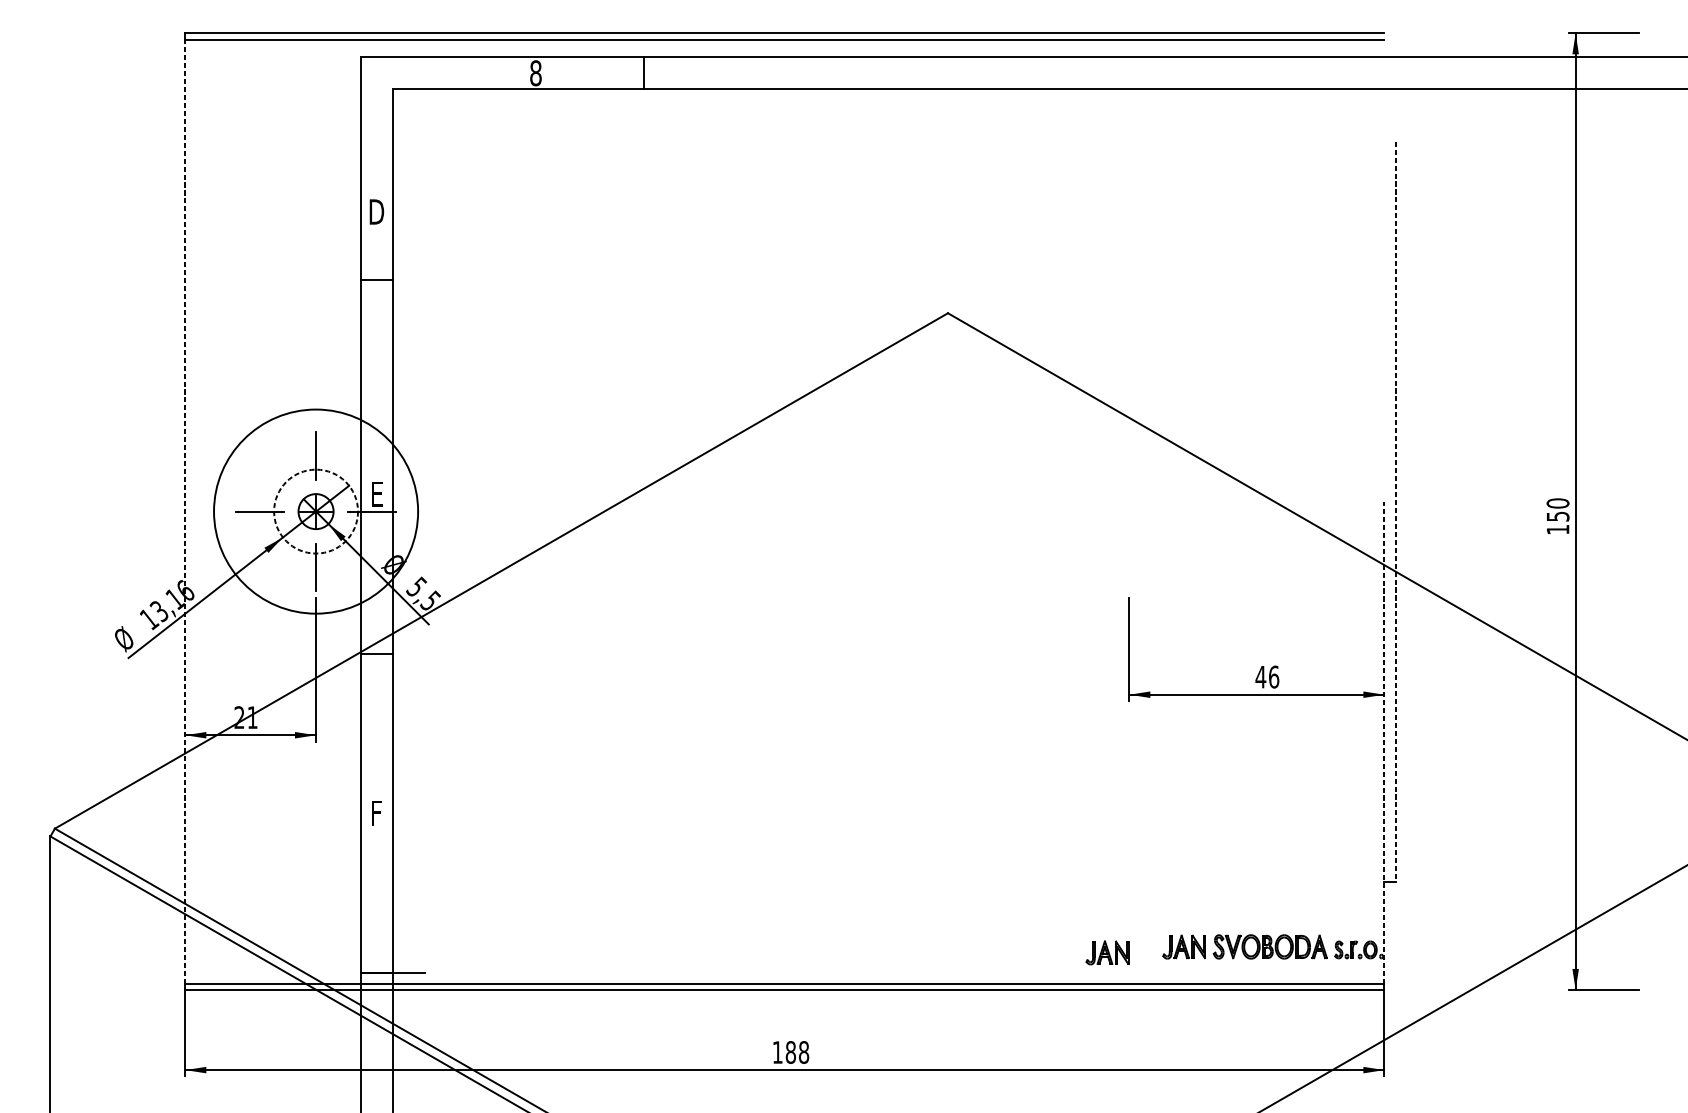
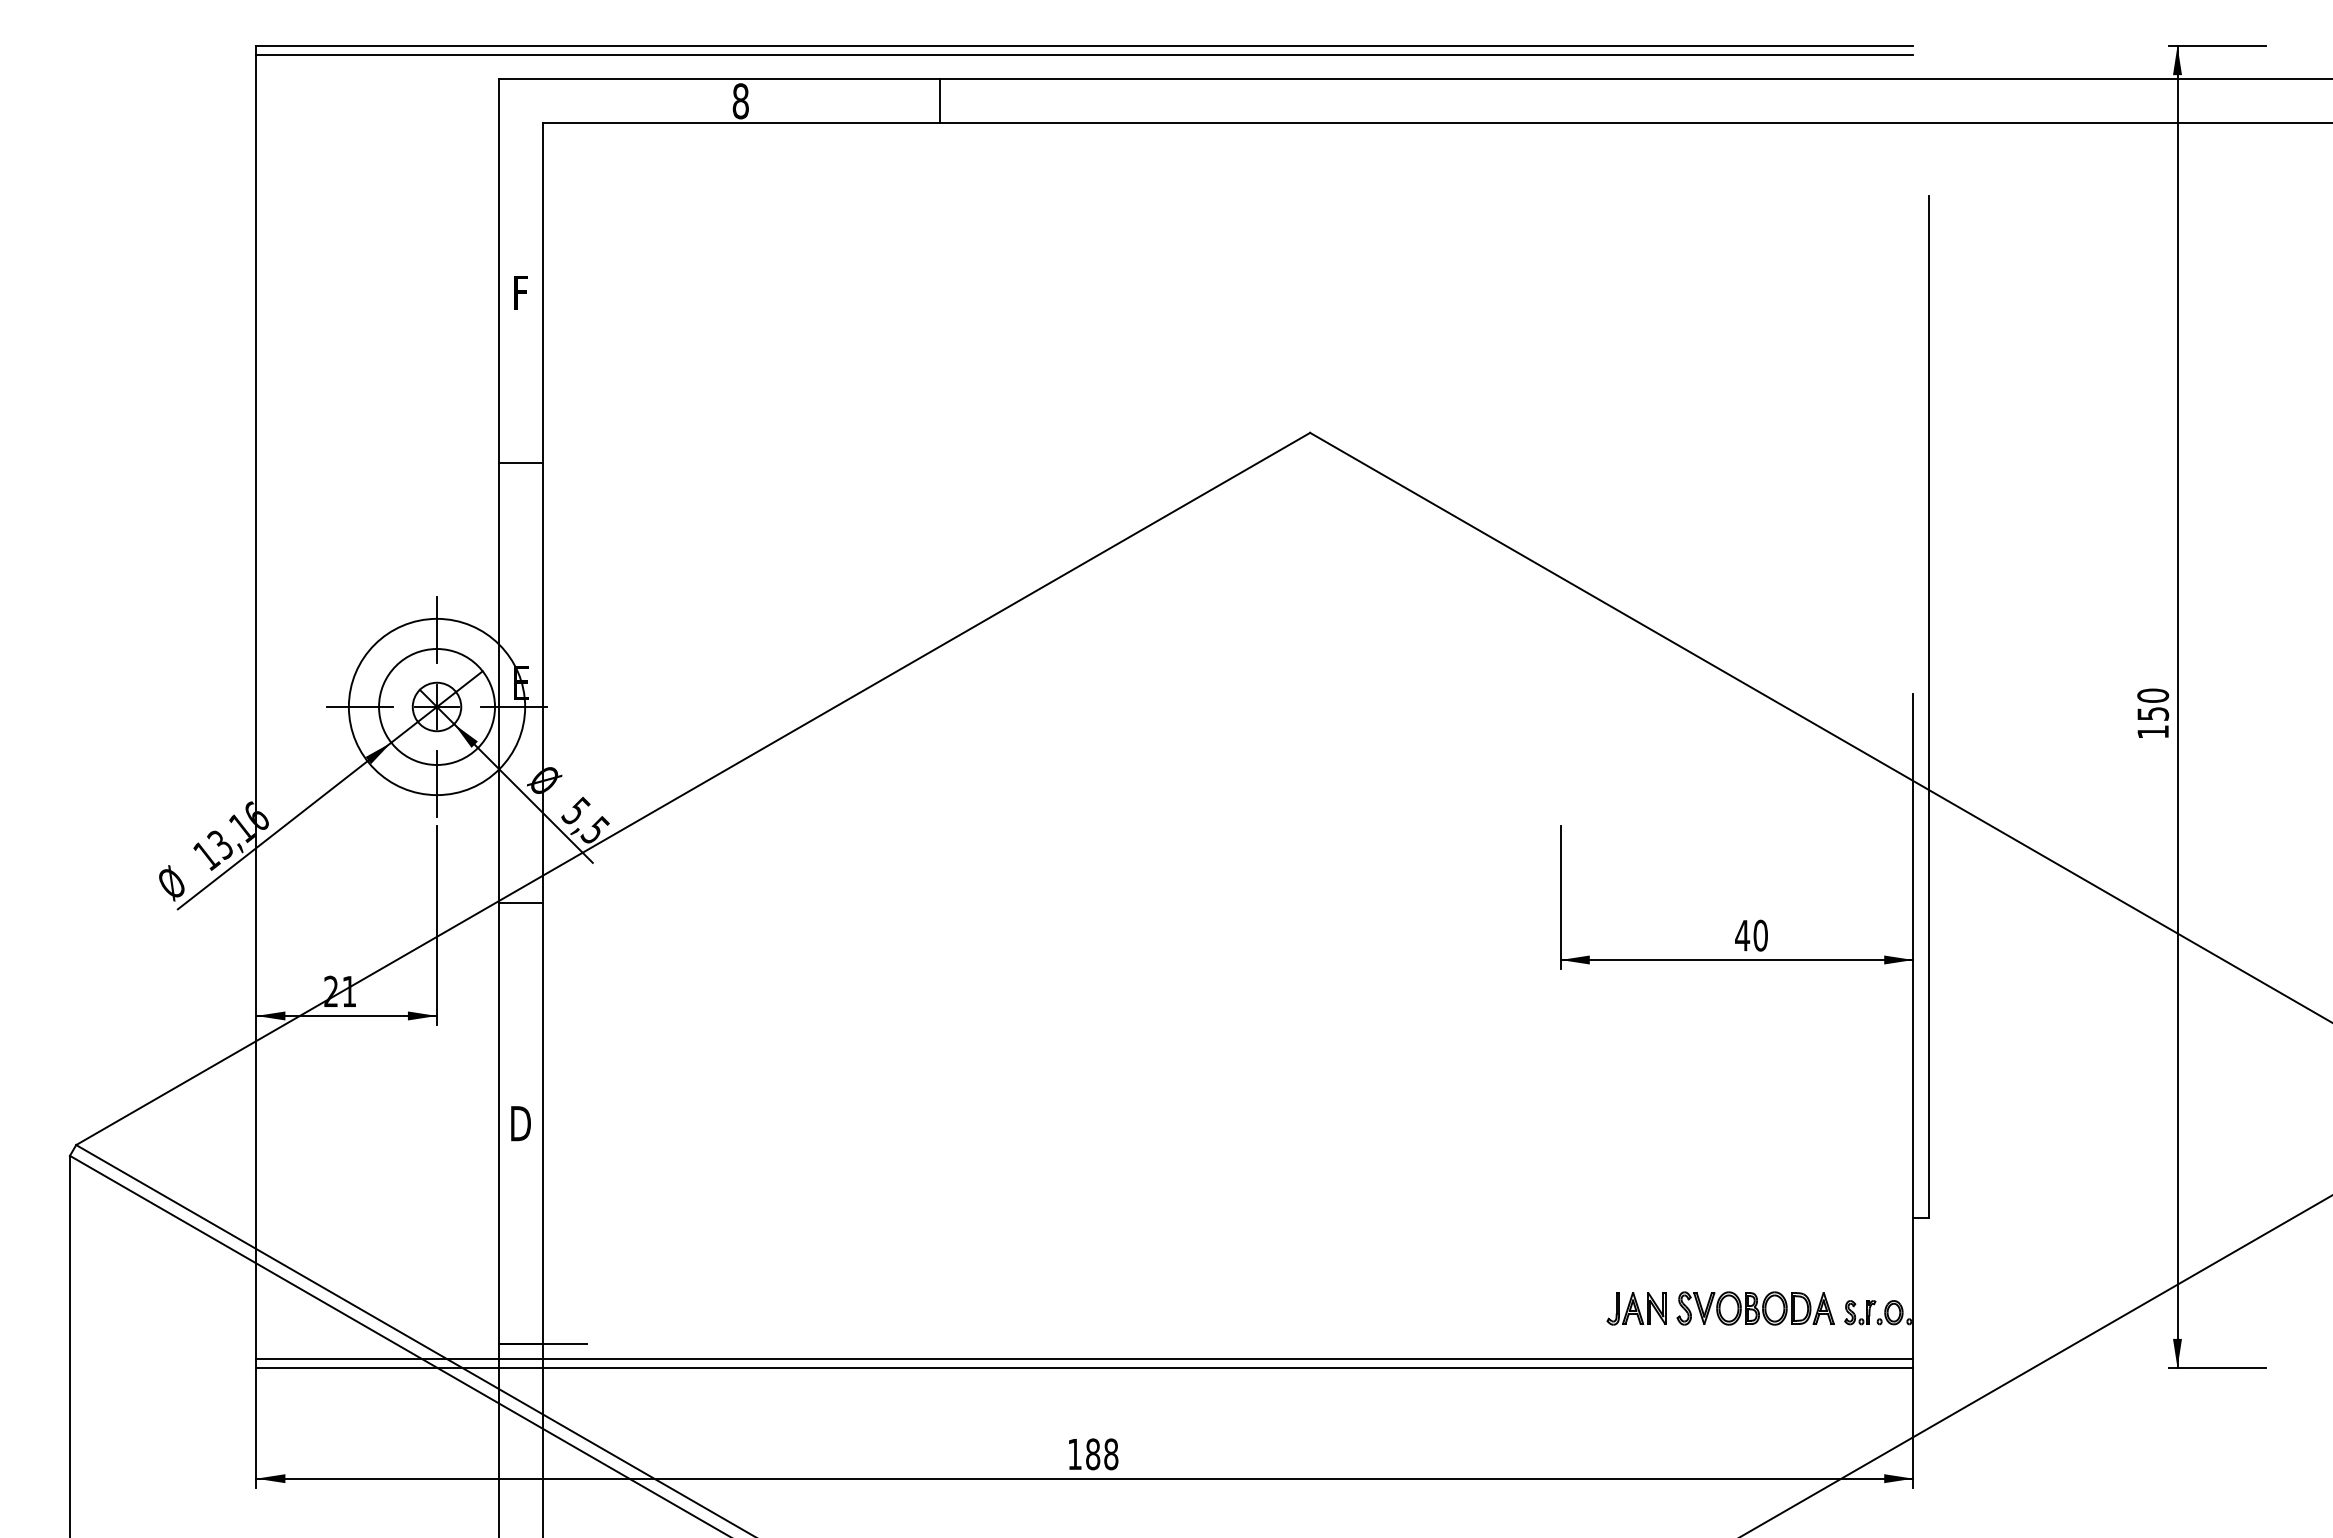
line: (644, 73) -> (939, 101), moved
text: (376, 211) -> (520, 292), D -> F
line: (376, 280) -> (520, 462), moved
line: (185, 511) -> (256, 706), dashed -> solid
circle: (315, 511) -> (436, 706), size x0.62
circle: (316, 511) -> (437, 706), dashed -> solid
line: (1396, 511) -> (1929, 707), dashed -> solid
text: (1273, 676) -> (1760, 935), 46 -> 40
line: (1384, 742) -> (1913, 1026), dashed -> solid
text: (376, 813) -> (520, 1123), F -> D
part: (1107, 952) -> (1530, 1316), removed

